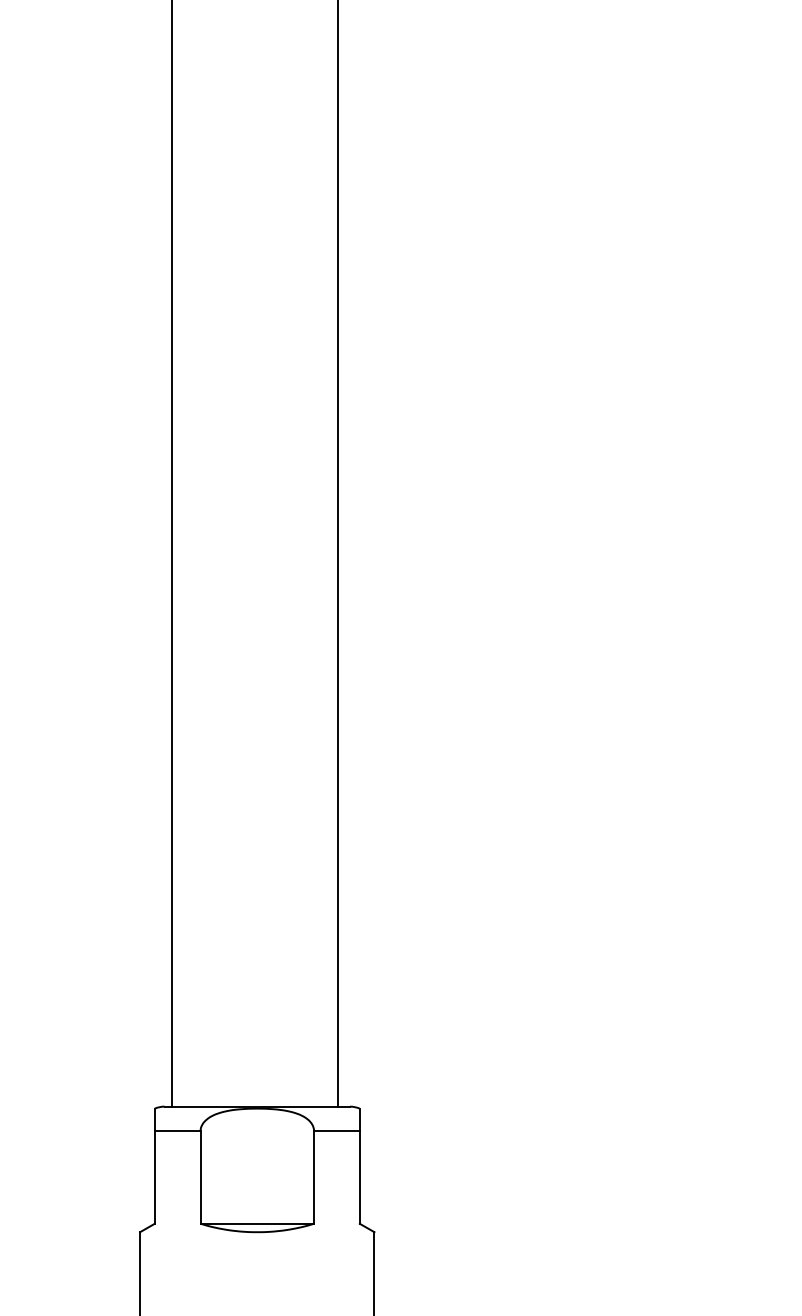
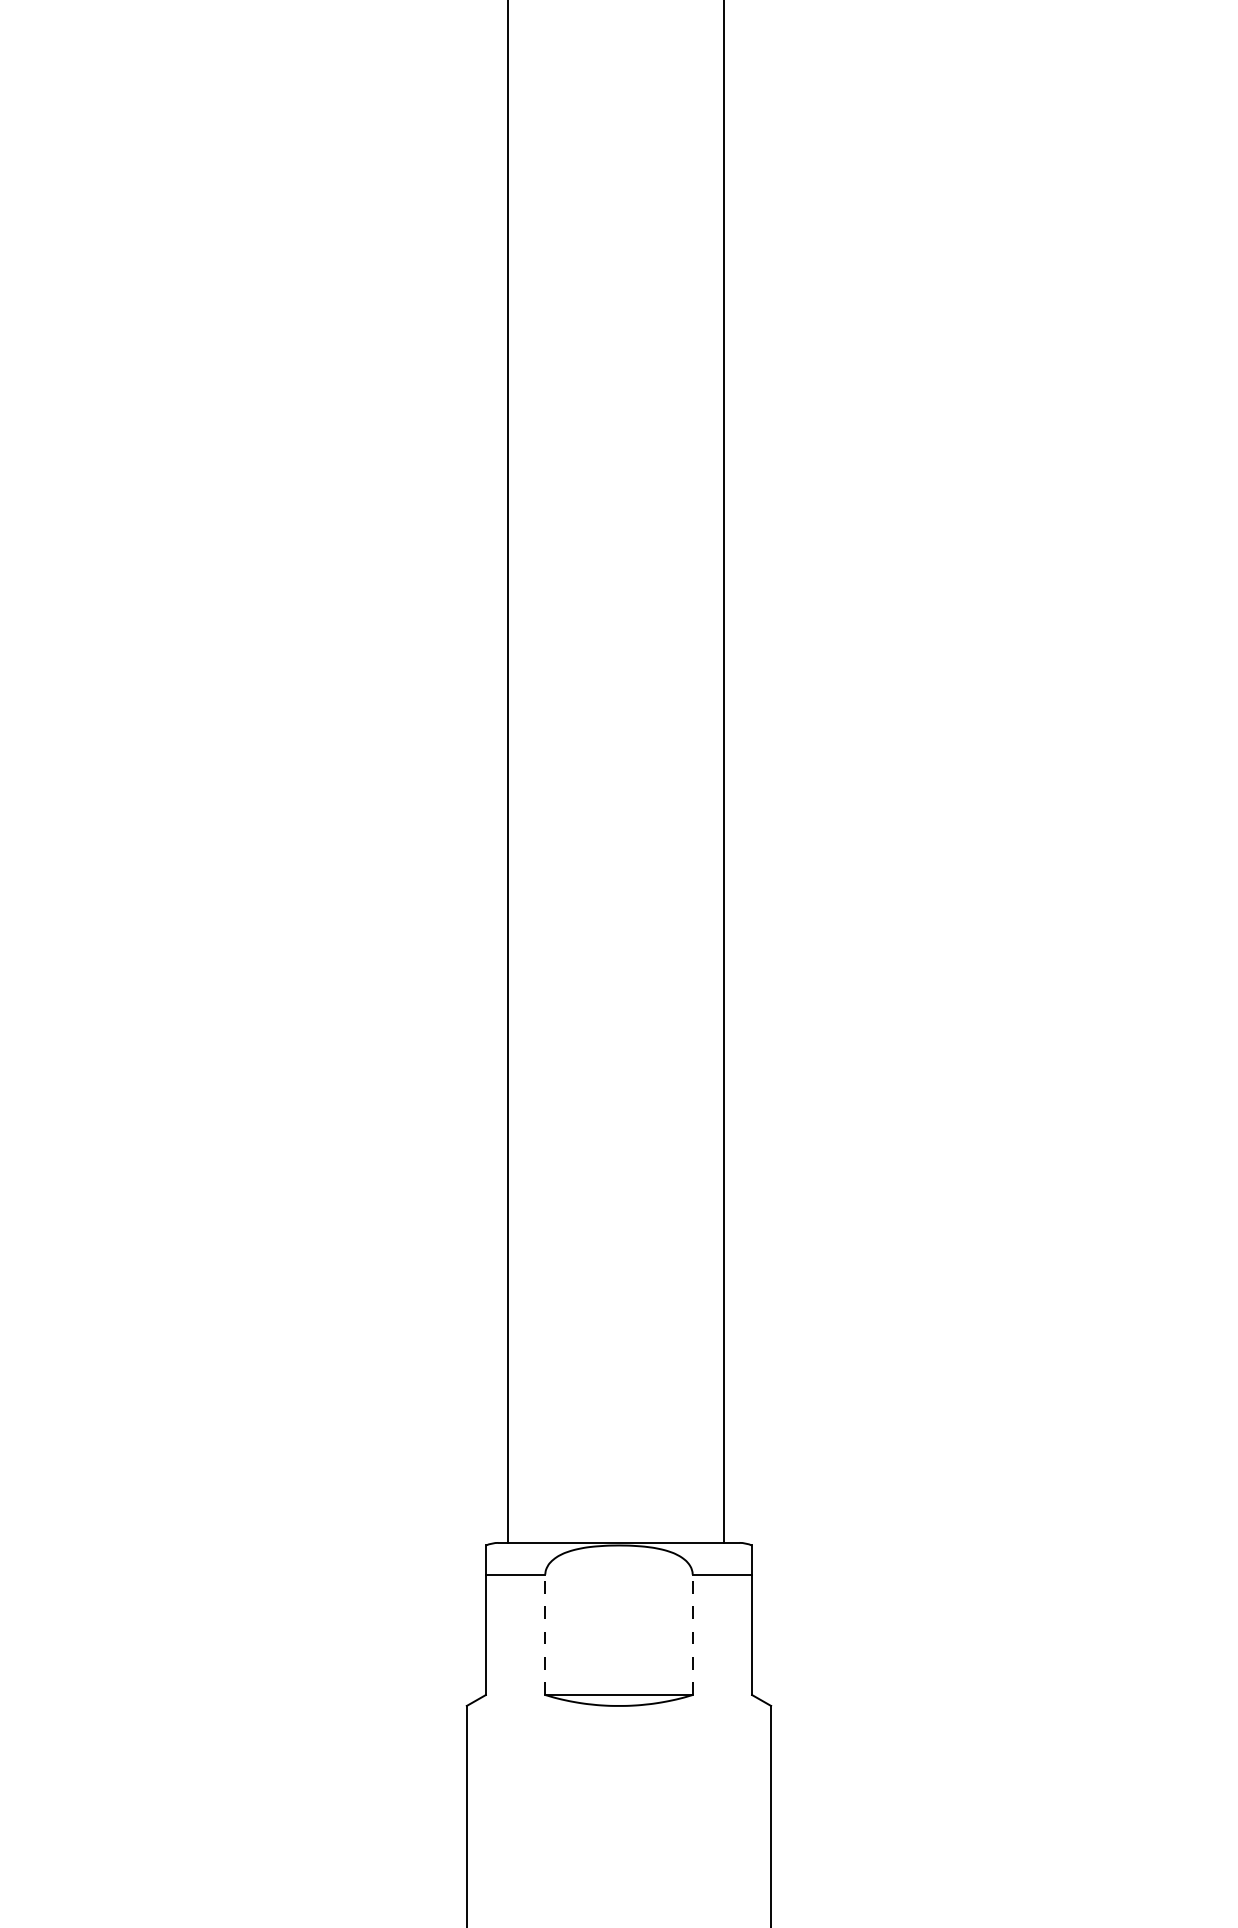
line: (200, 1177) -> (545, 1634), solid -> dashed
line: (313, 1177) -> (692, 1634), solid -> dashed

